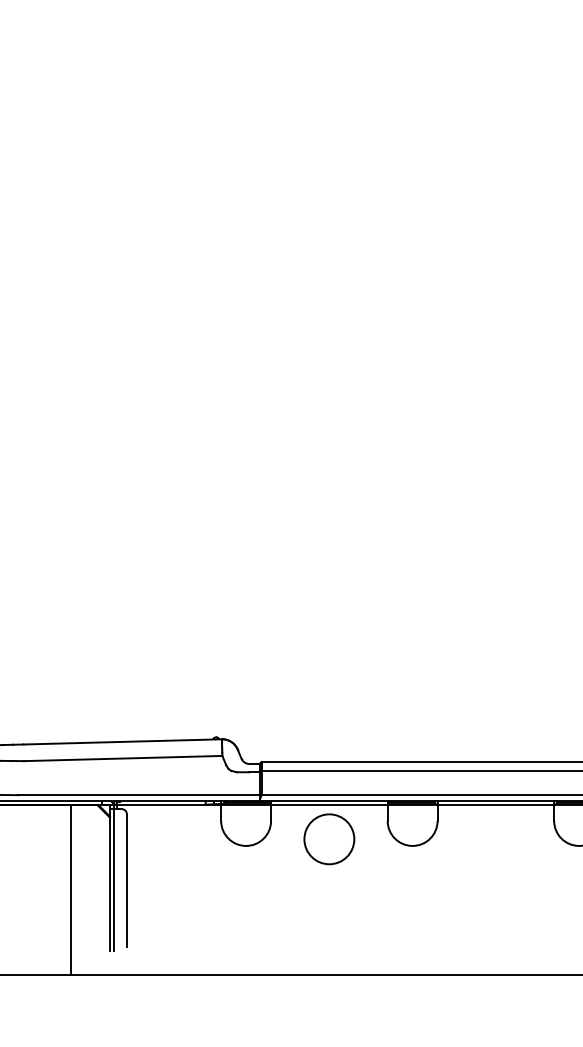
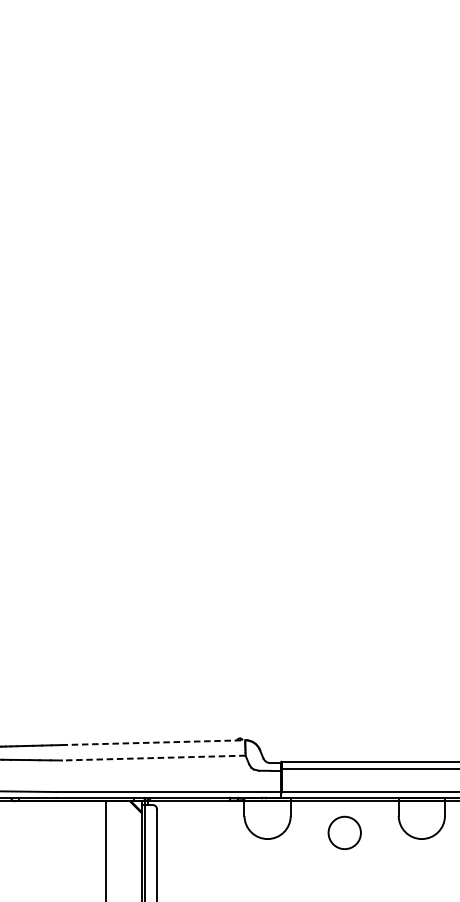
line: (123, 741) -> (154, 742), solid -> dashed
line: (122, 758) -> (153, 758), solid -> dashed
circle: (329, 839) -> (344, 833), size x0.7

